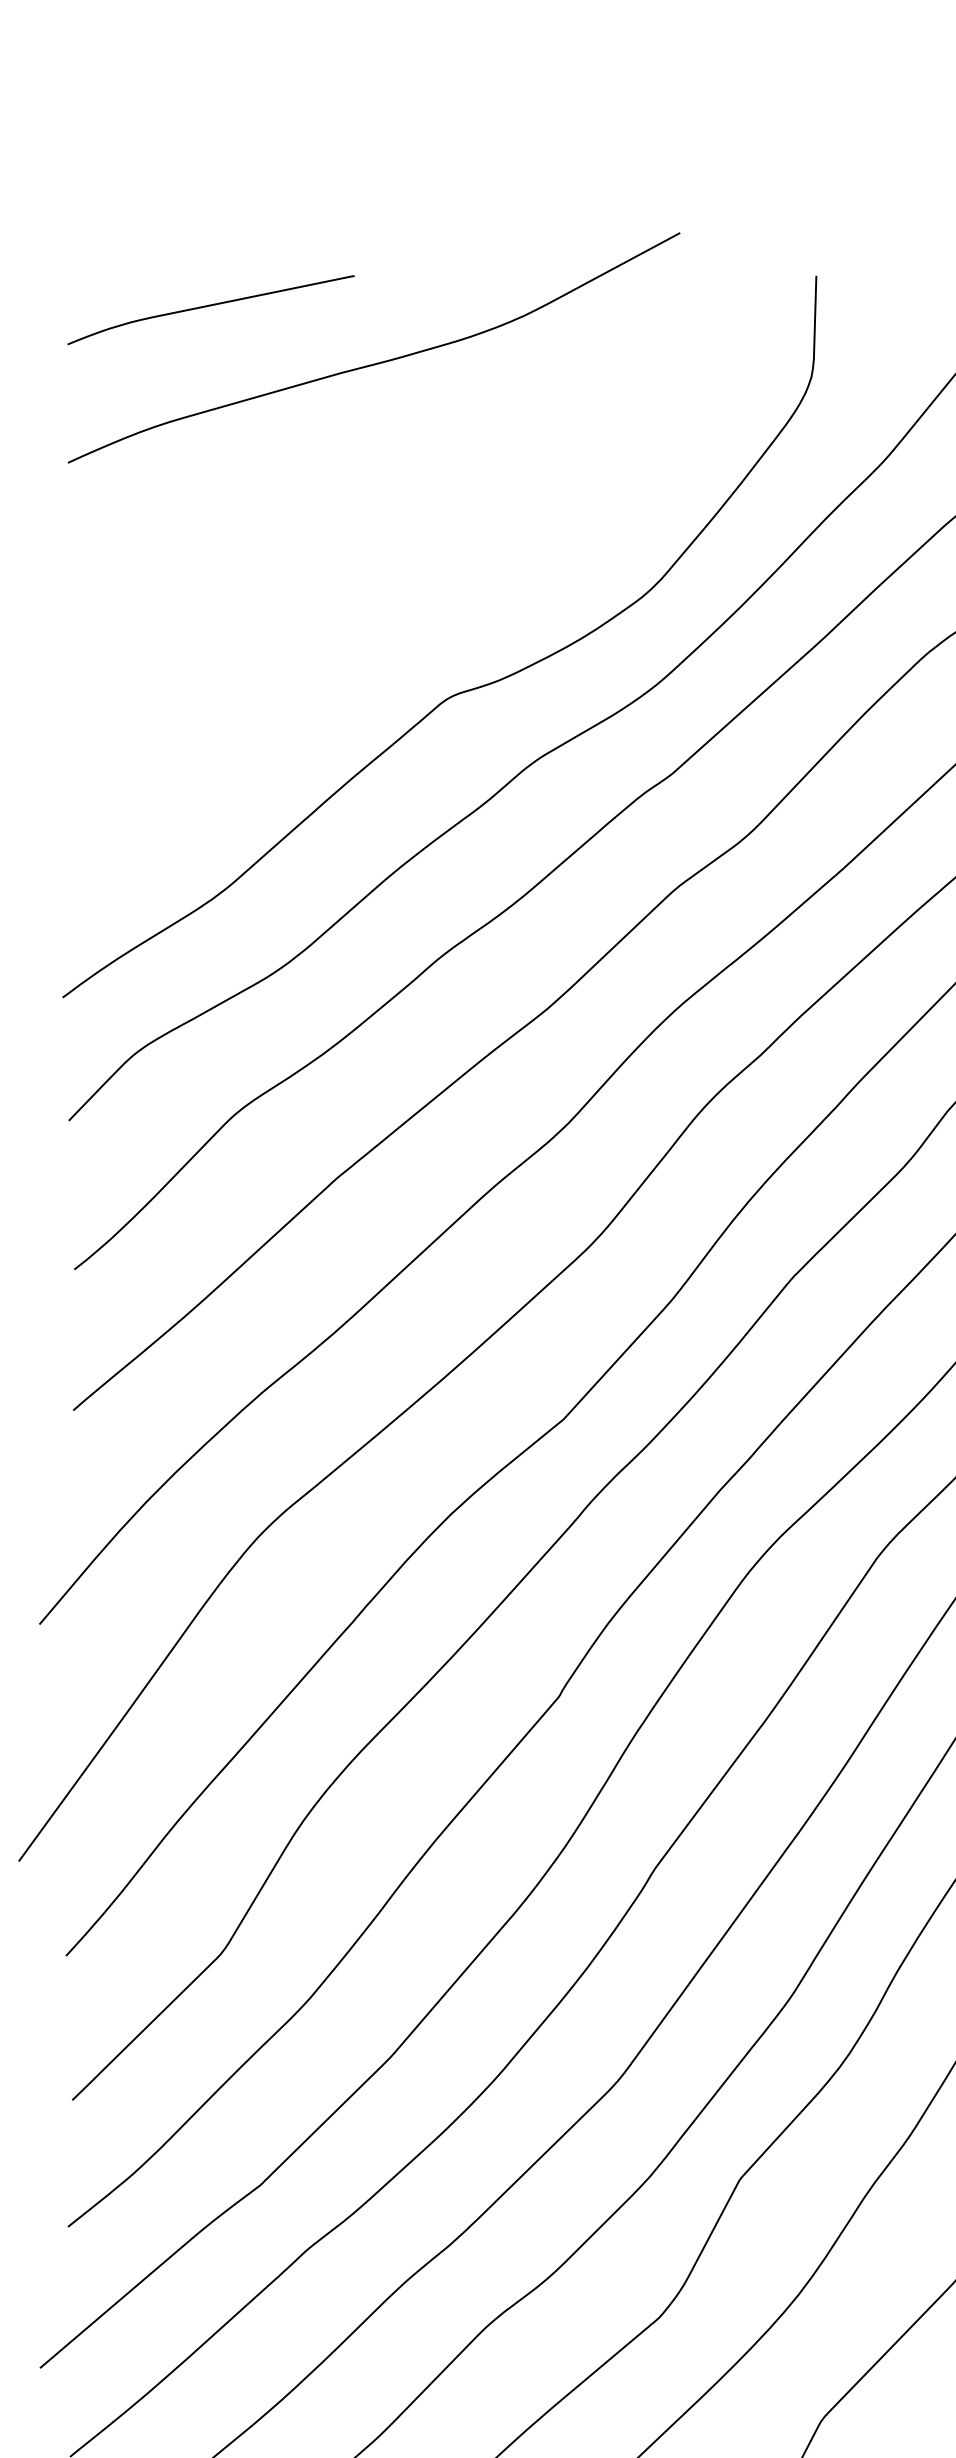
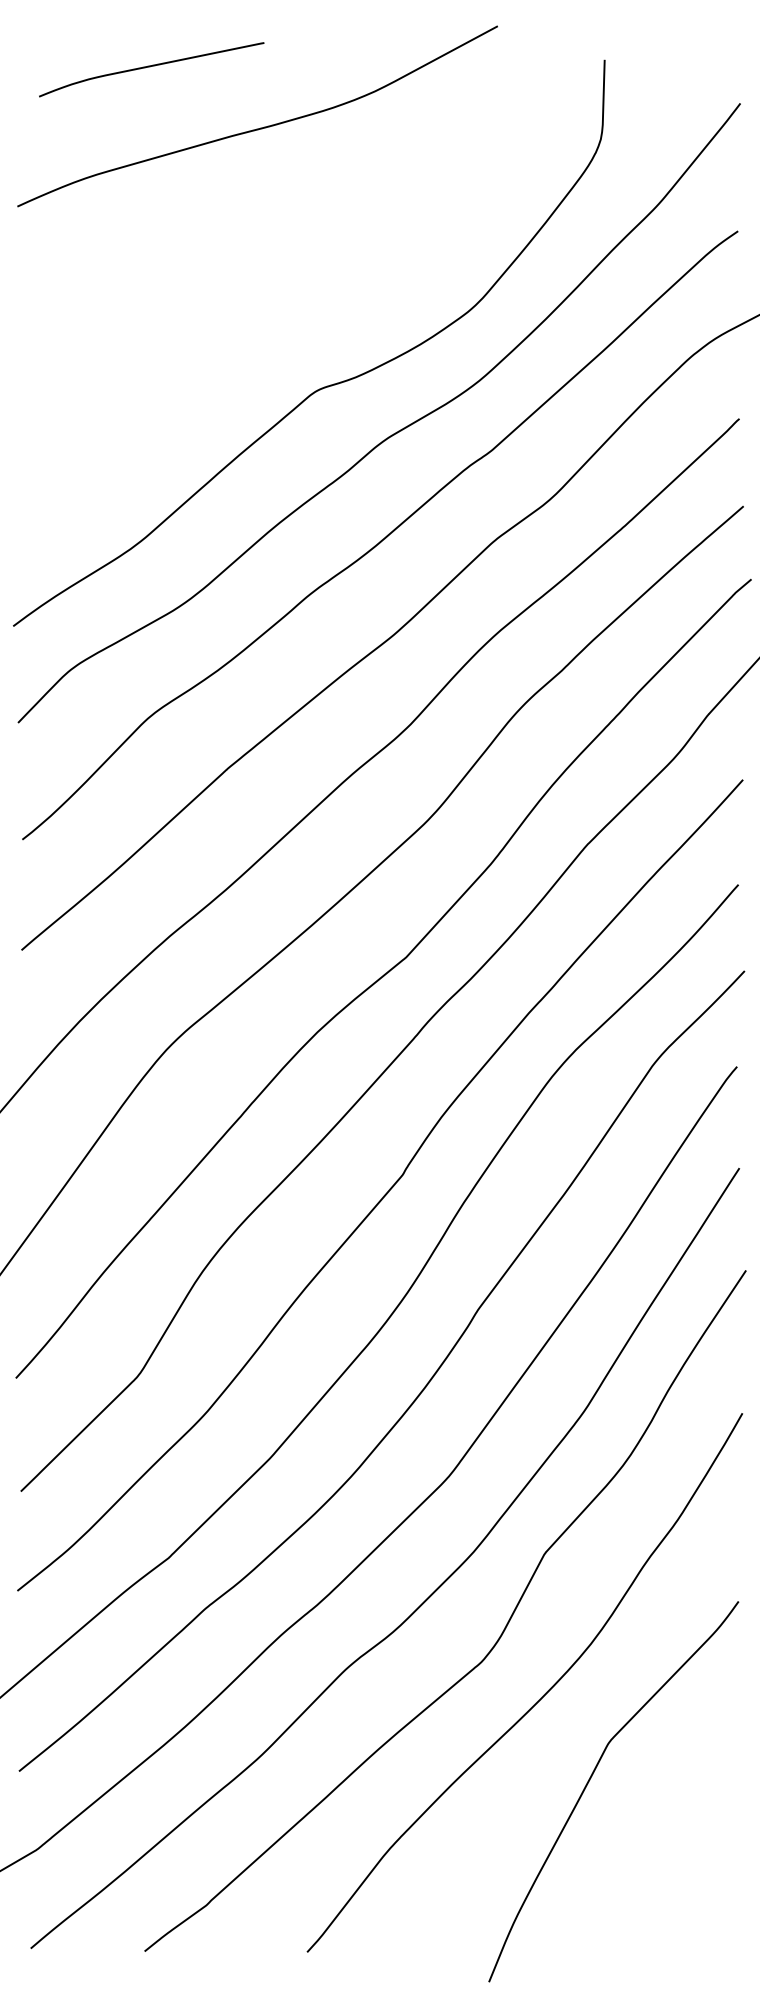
curve: (209, 307) -> (150, 67), moved

